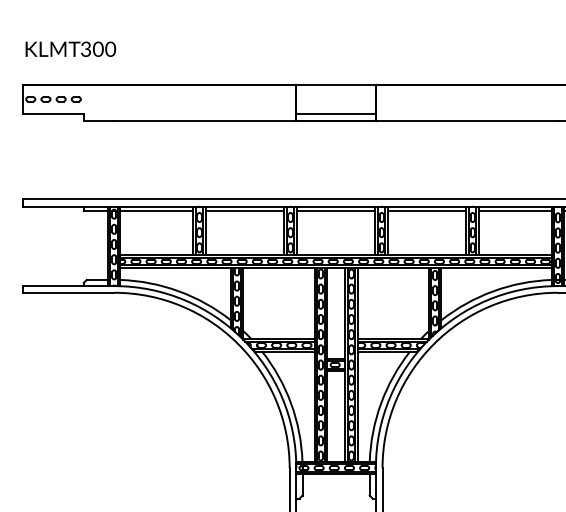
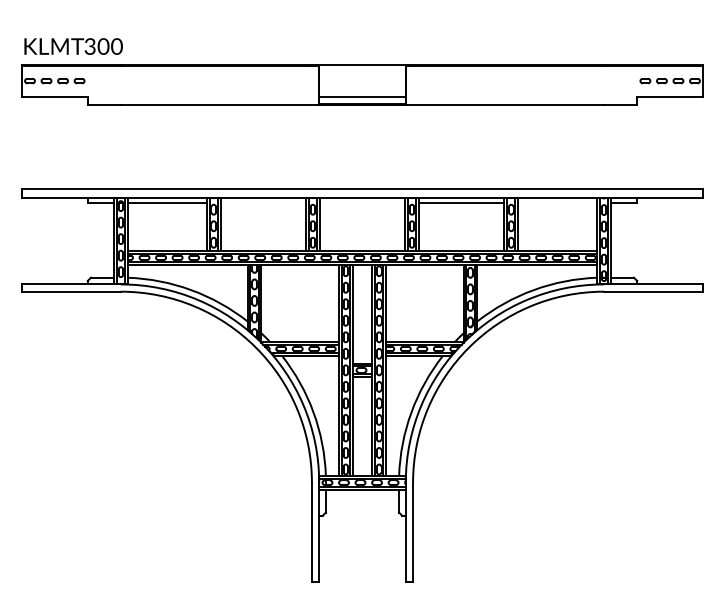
text: (70, 49) -> (73, 46), moved
line: (245, 210) -> (263, 202), removed
line: (336, 210) -> (362, 202), removed
line: (515, 210) -> (557, 202), removed

